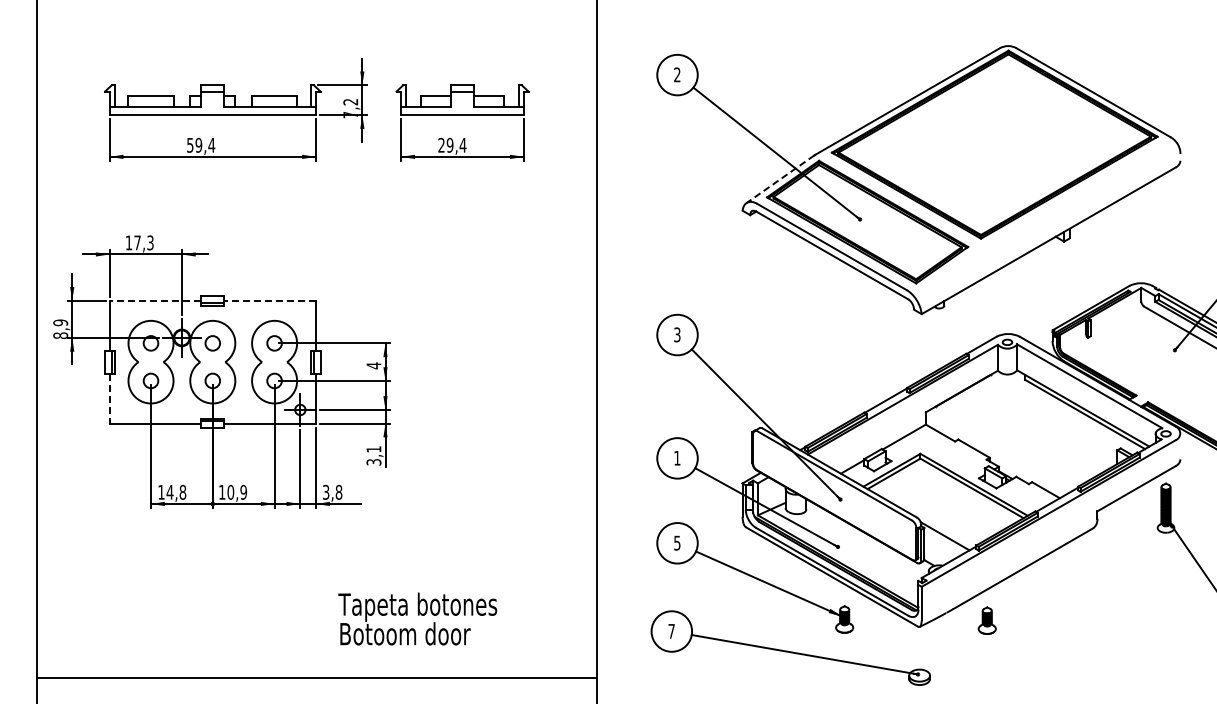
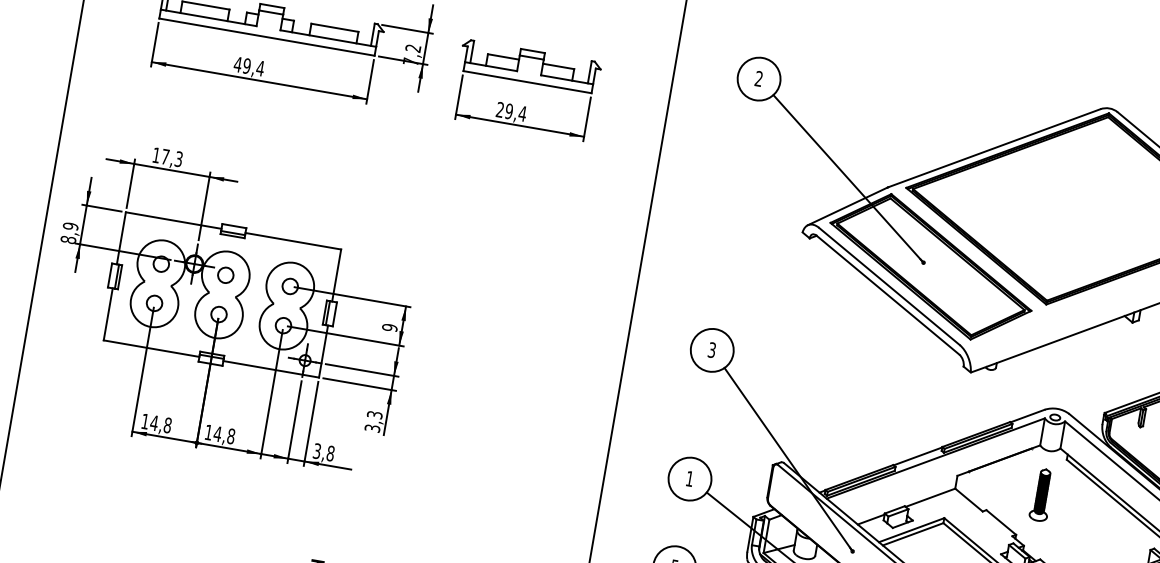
text: (189, 145) -> (237, 64), 59,4 -> 49,4
line: (780, 179) -> (847, 206), dashed -> solid
line: (155, 300) -> (173, 220), dashed -> solid
line: (270, 300) -> (293, 240), dashed -> solid
text: (373, 365) -> (389, 327), 4 -> 9
line: (109, 398) -> (108, 314), dashed -> solid
part: (1007, 416) -> (1041, 494), added
text: (373, 449) -> (374, 415), 3,1 -> 3,3
text: (237, 491) -> (224, 434), 10,9 -> 14,8

